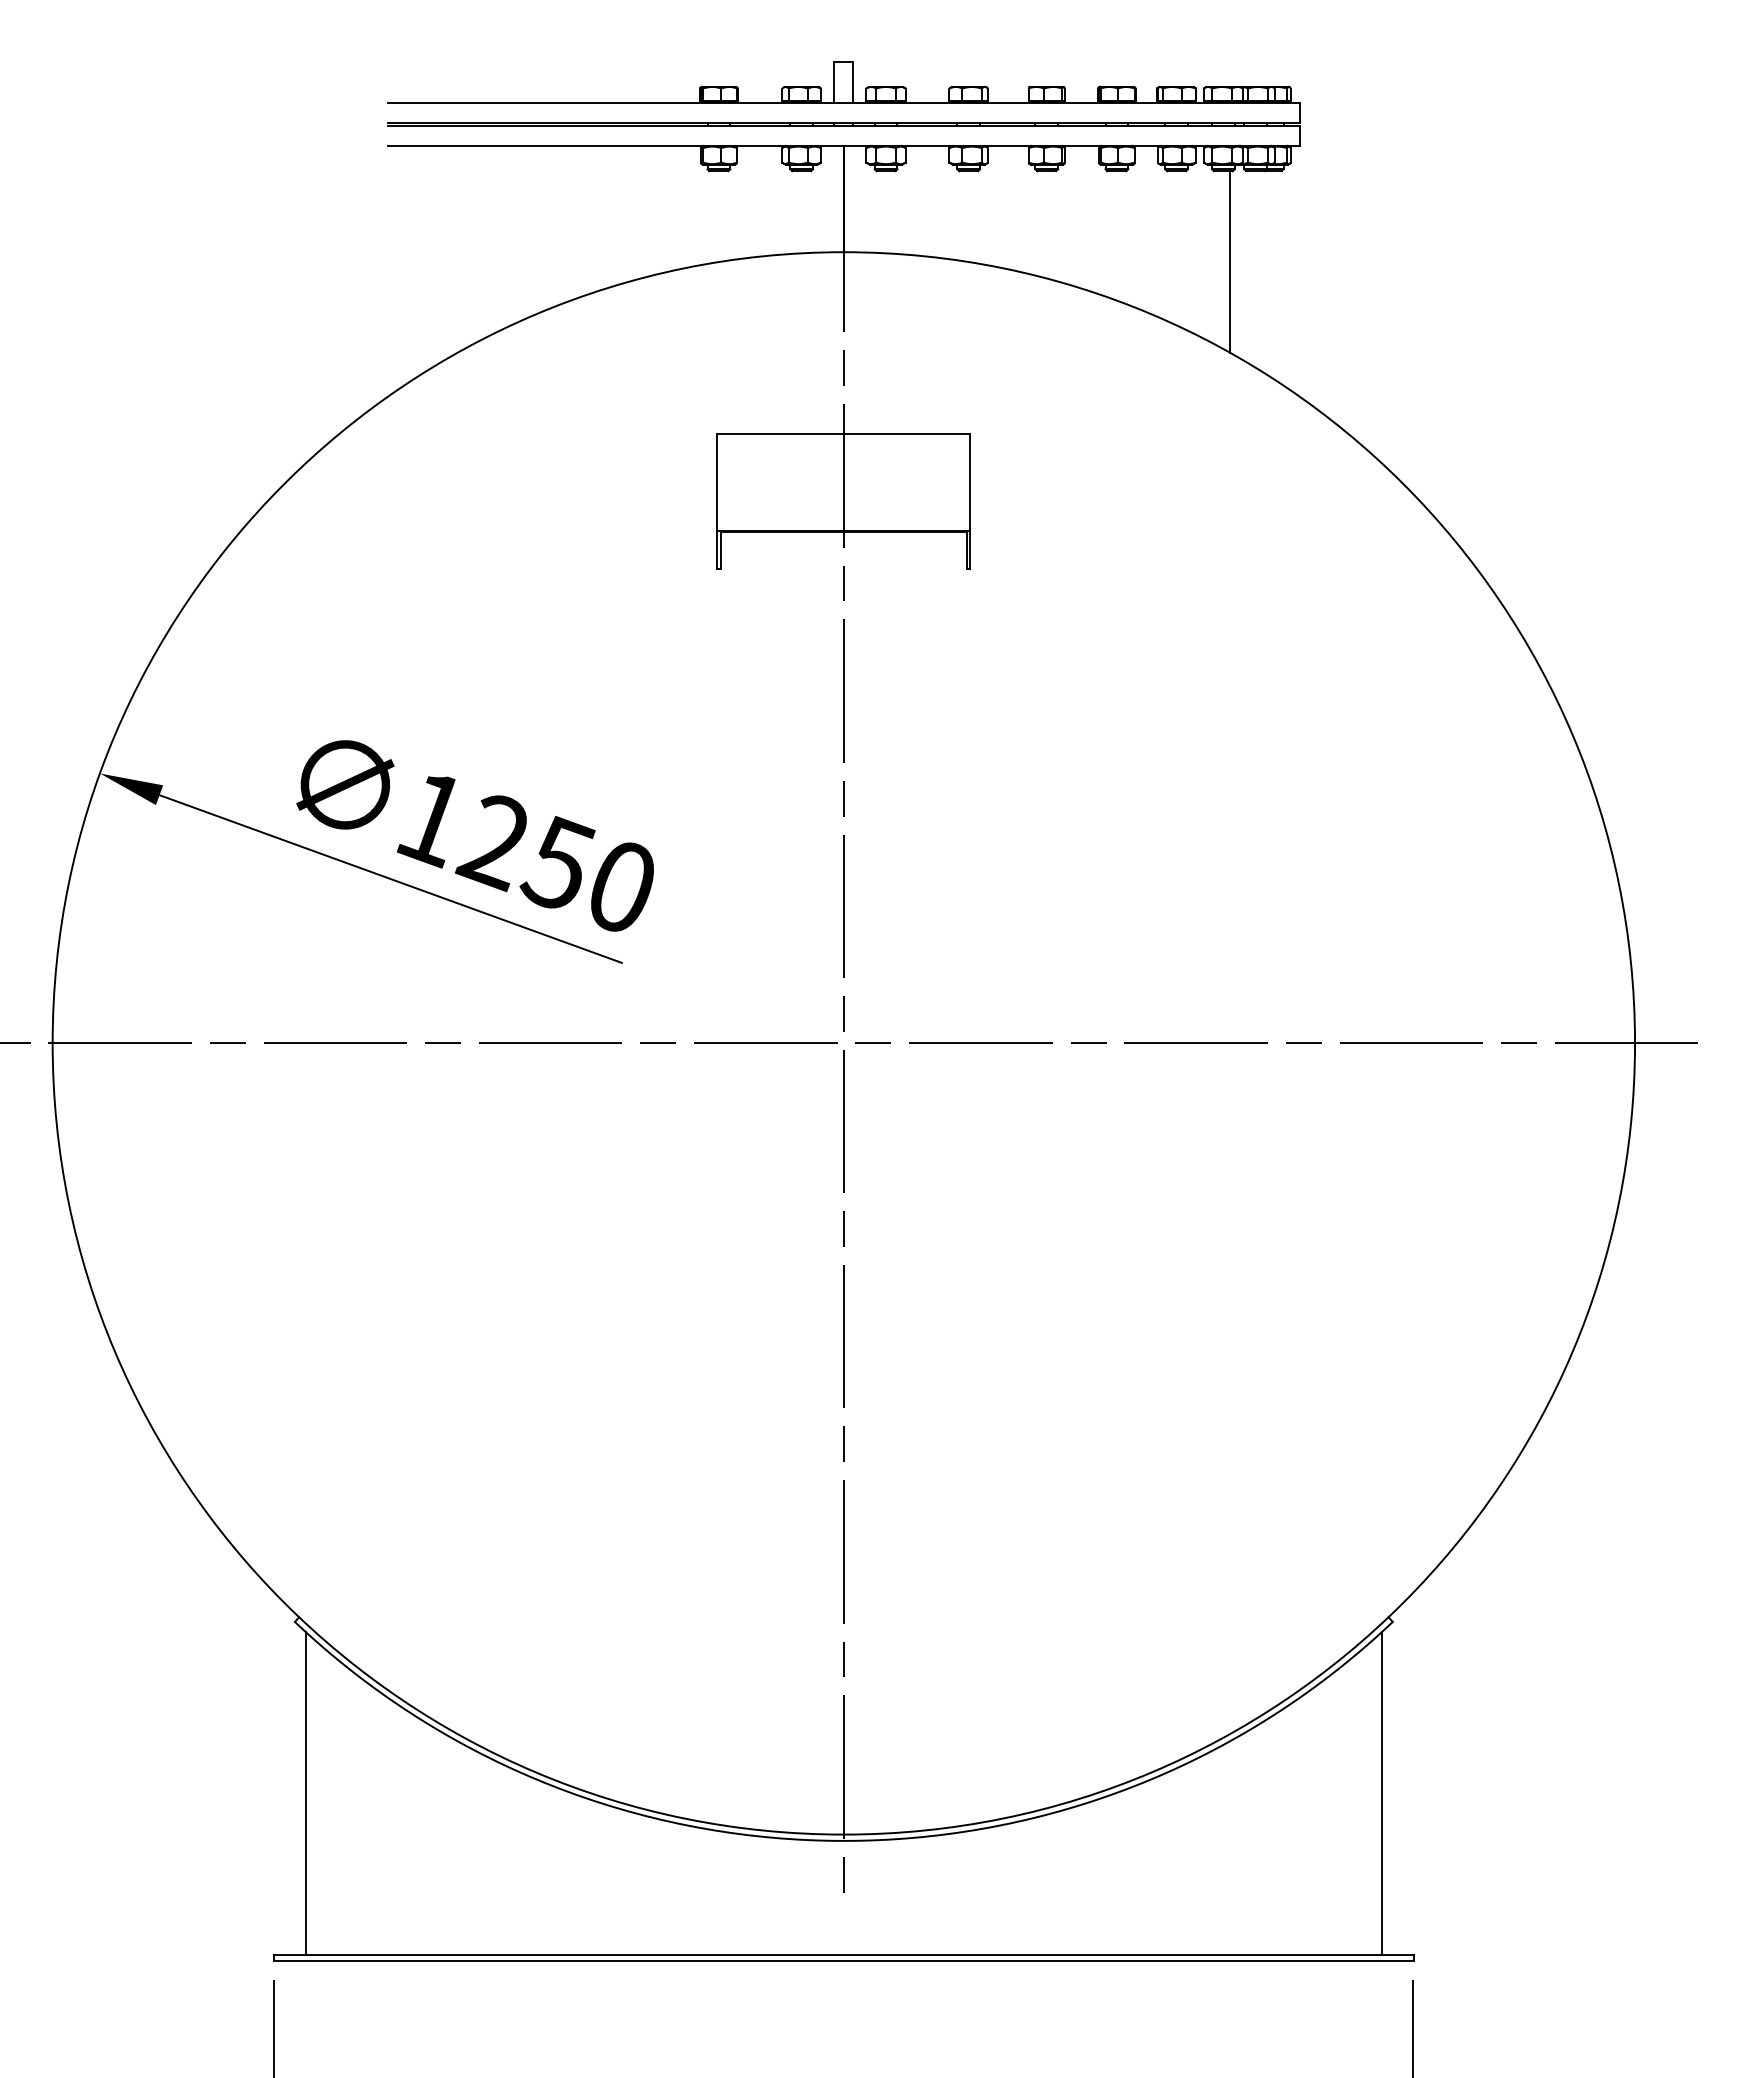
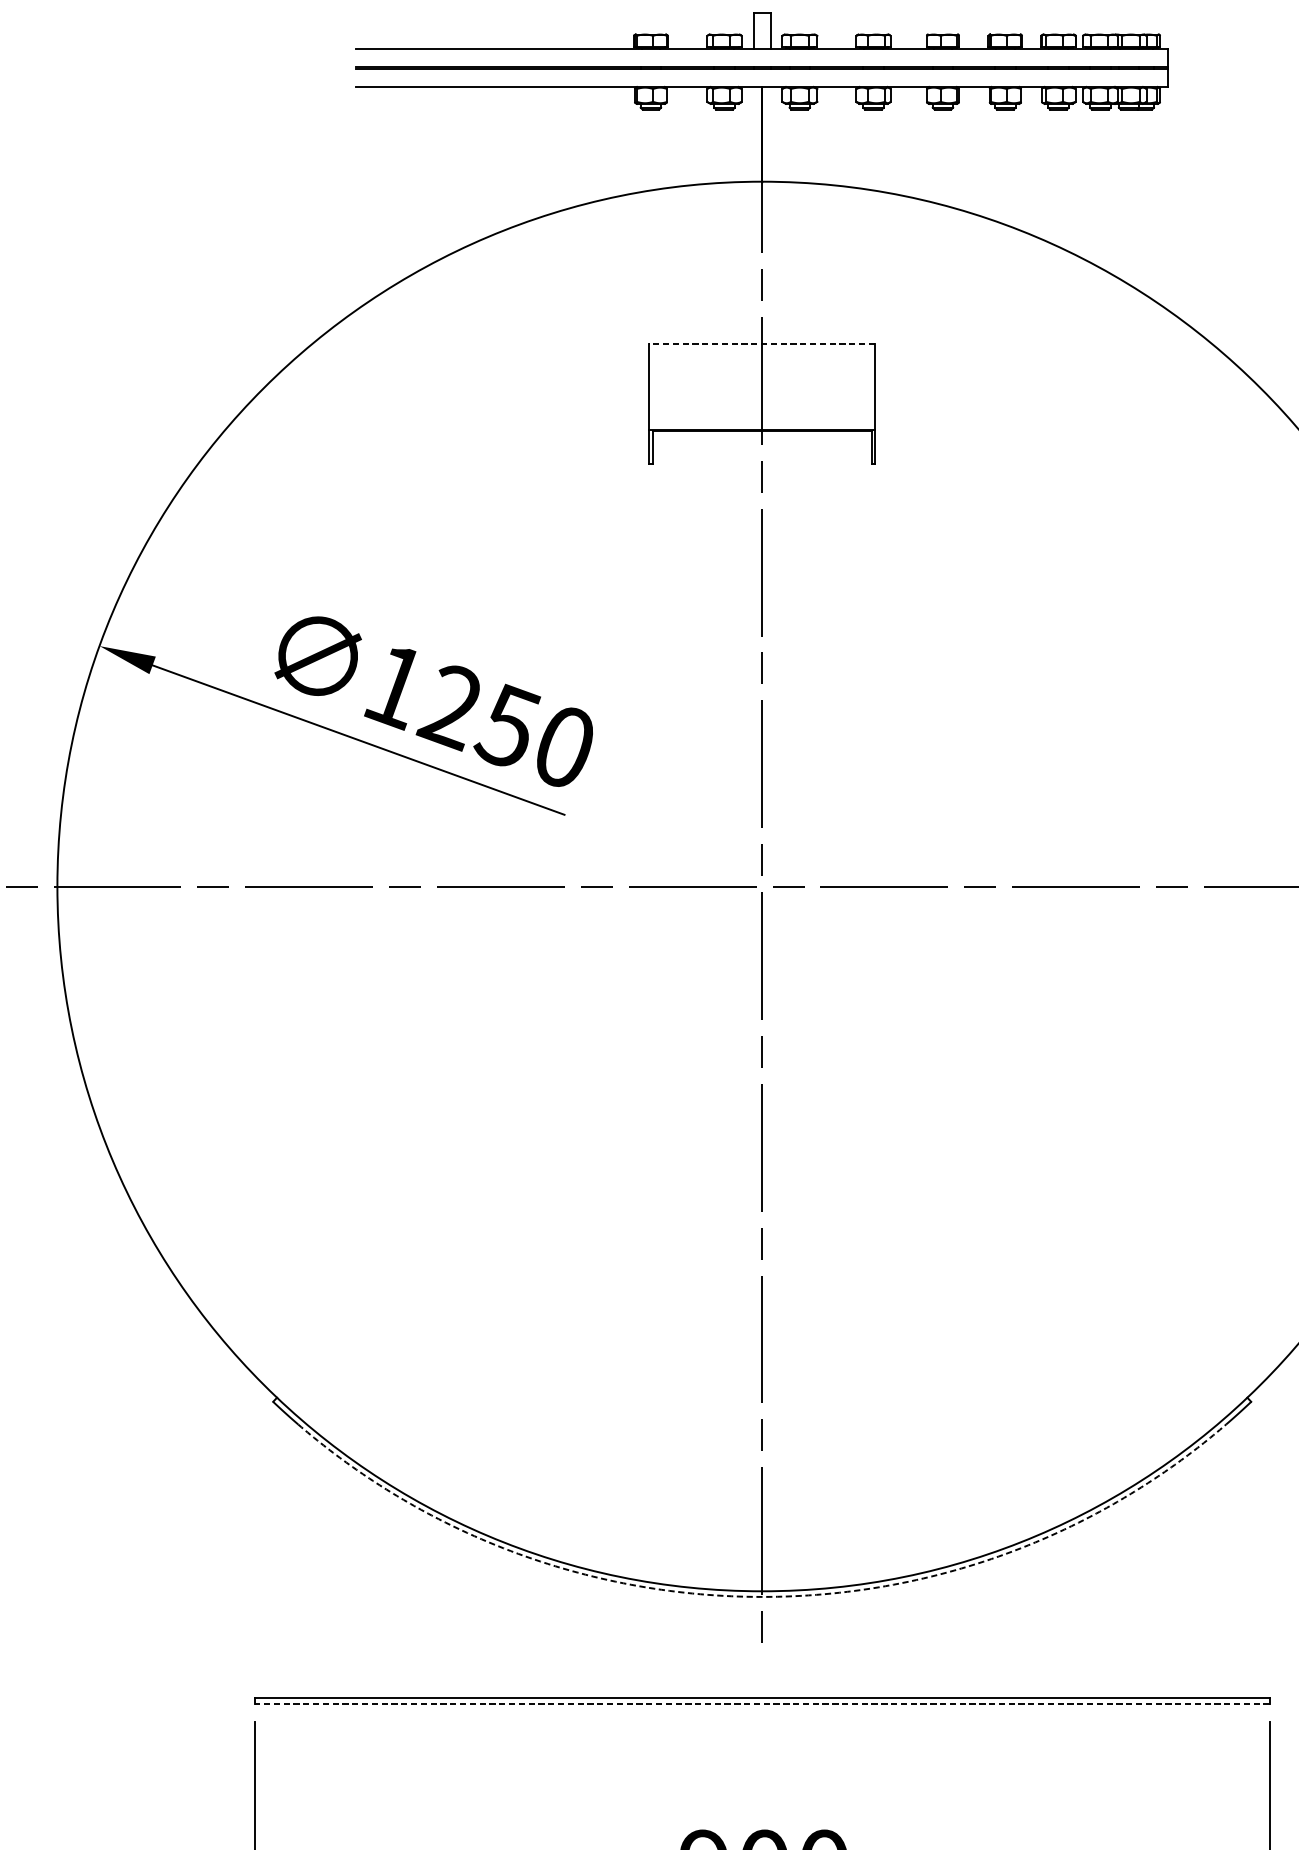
line: (1229, 261) -> (1105, 189), removed
line: (843, 434) -> (761, 344), solid -> dashed
line: (305, 1793) -> (282, 1554), removed
line: (1381, 1793) -> (1241, 1554), removed
arc: (843, 1840) -> (761, 1596), solid -> dashed
line: (843, 1961) -> (761, 1704), solid -> dashed

